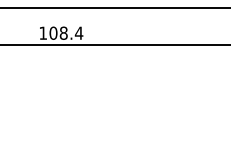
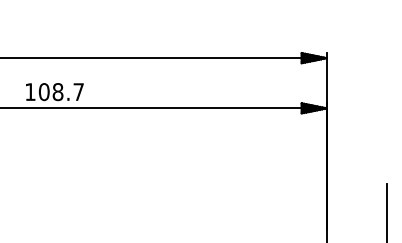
text: (78, 32) -> (78, 91), 108.4 -> 108.7

